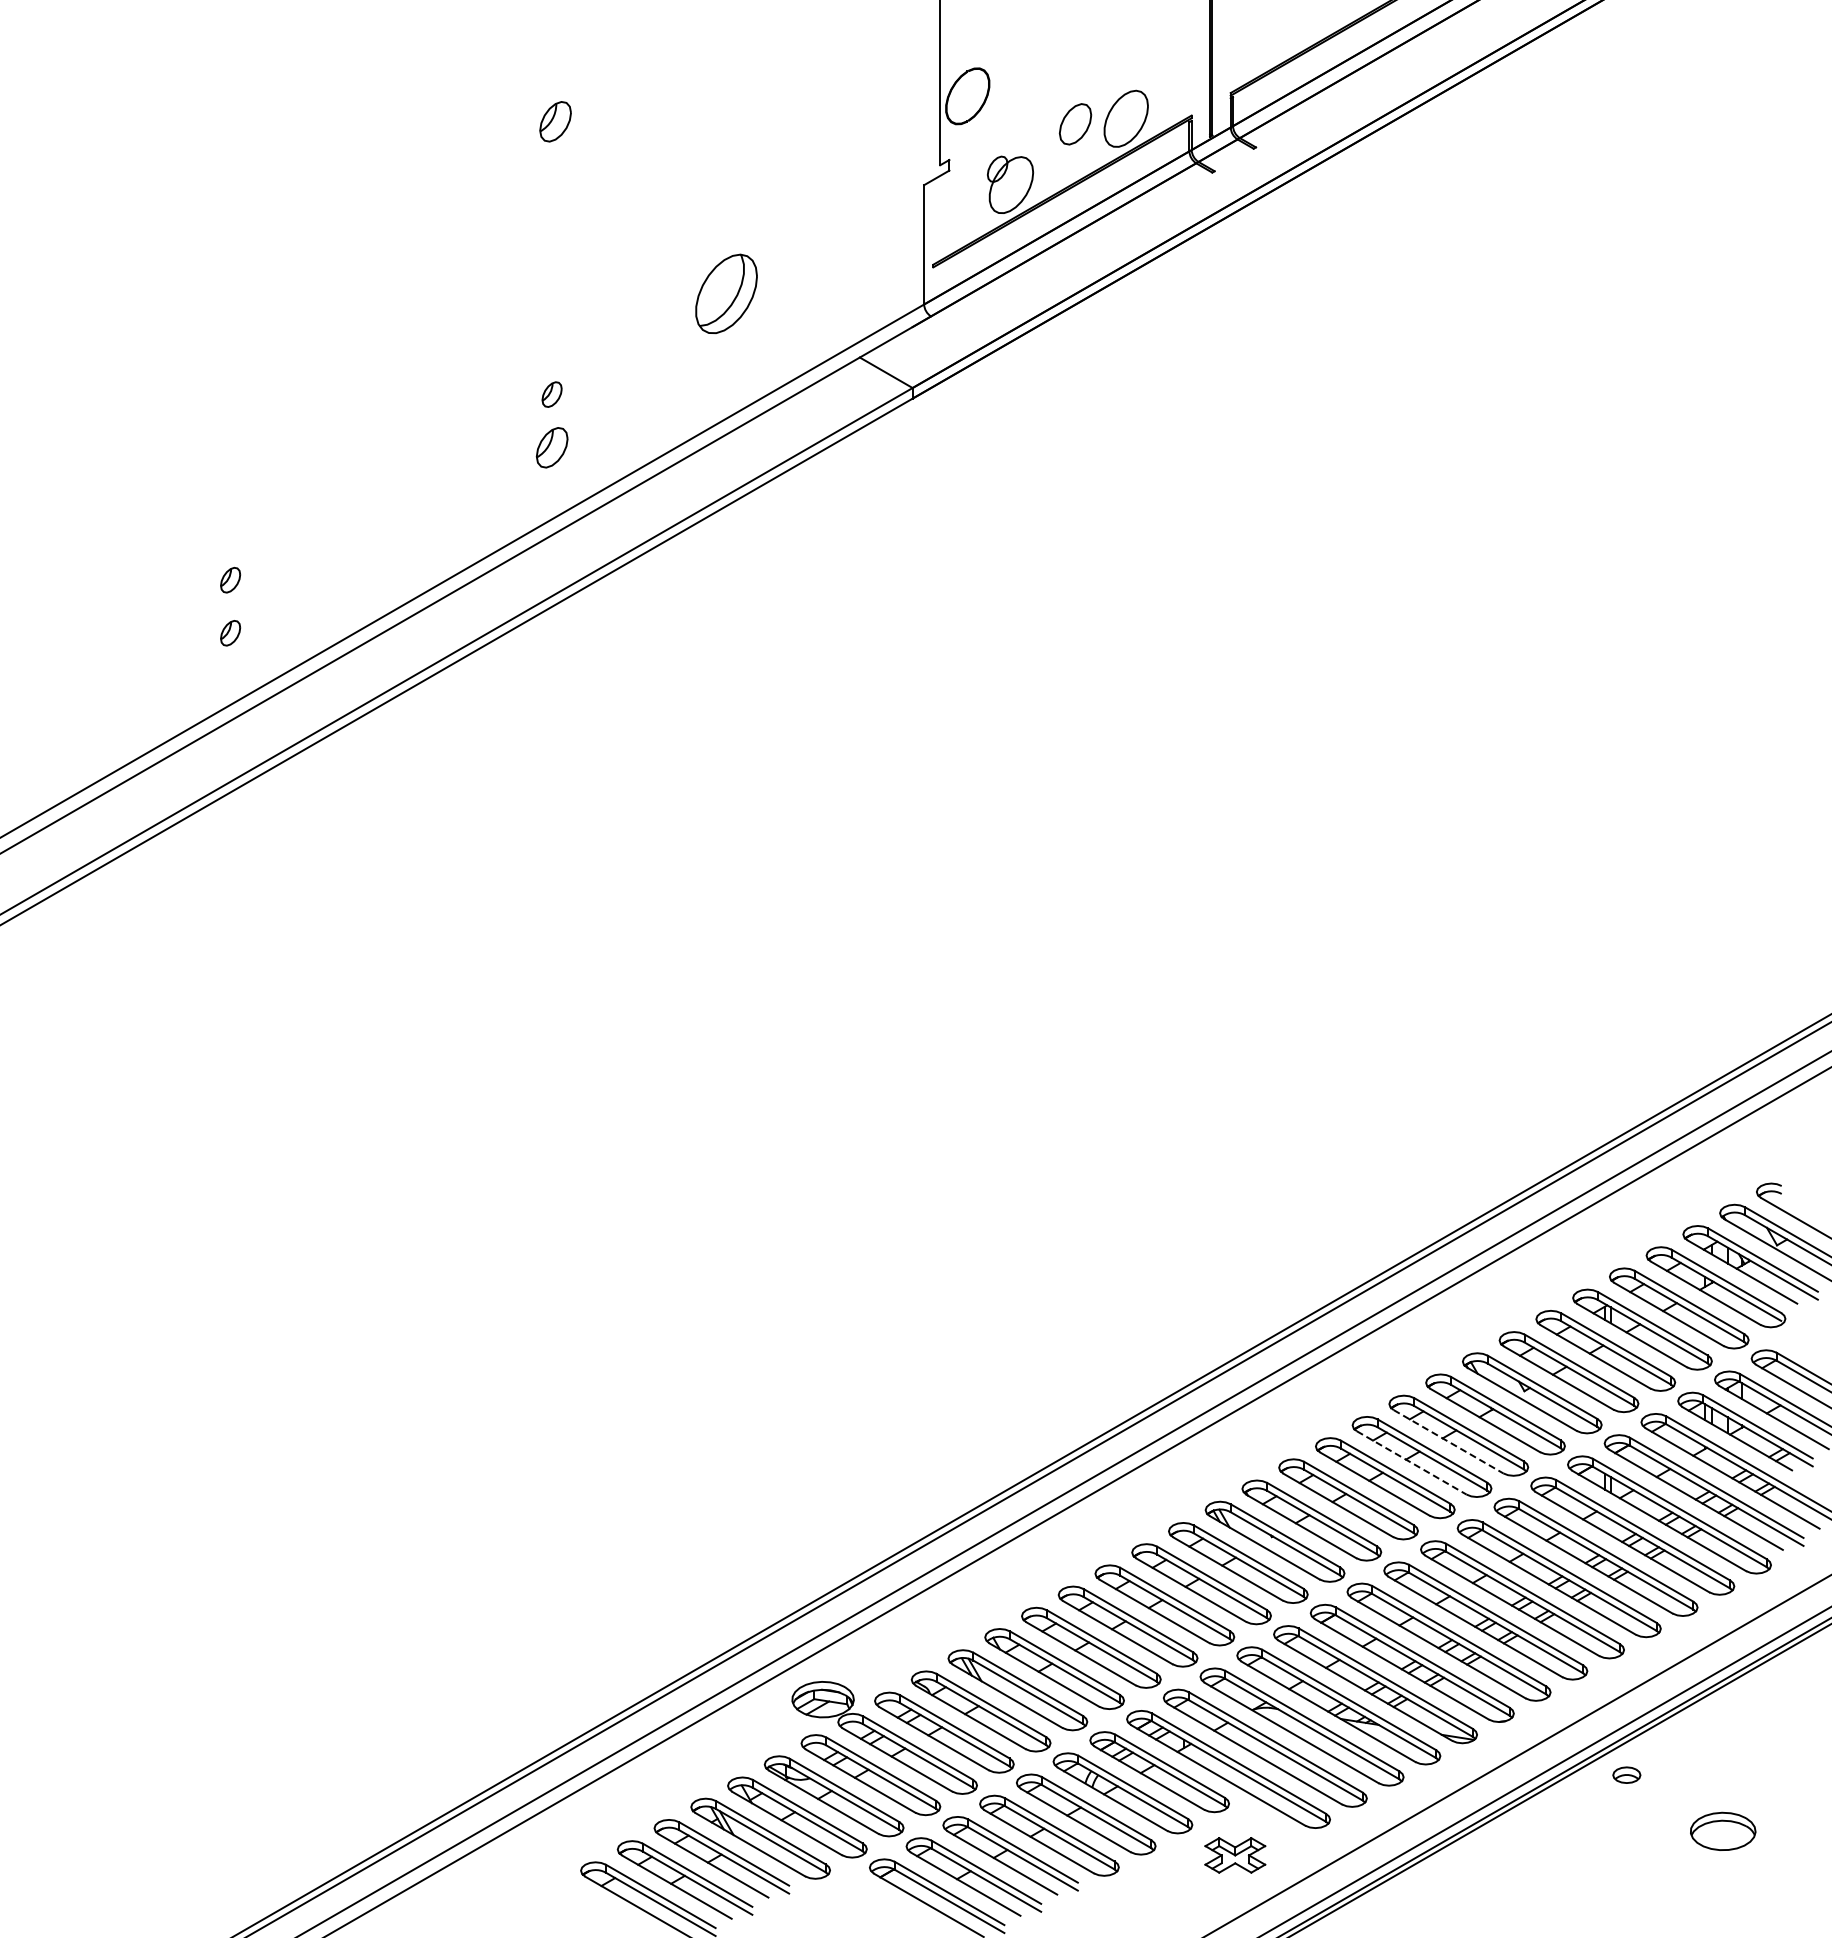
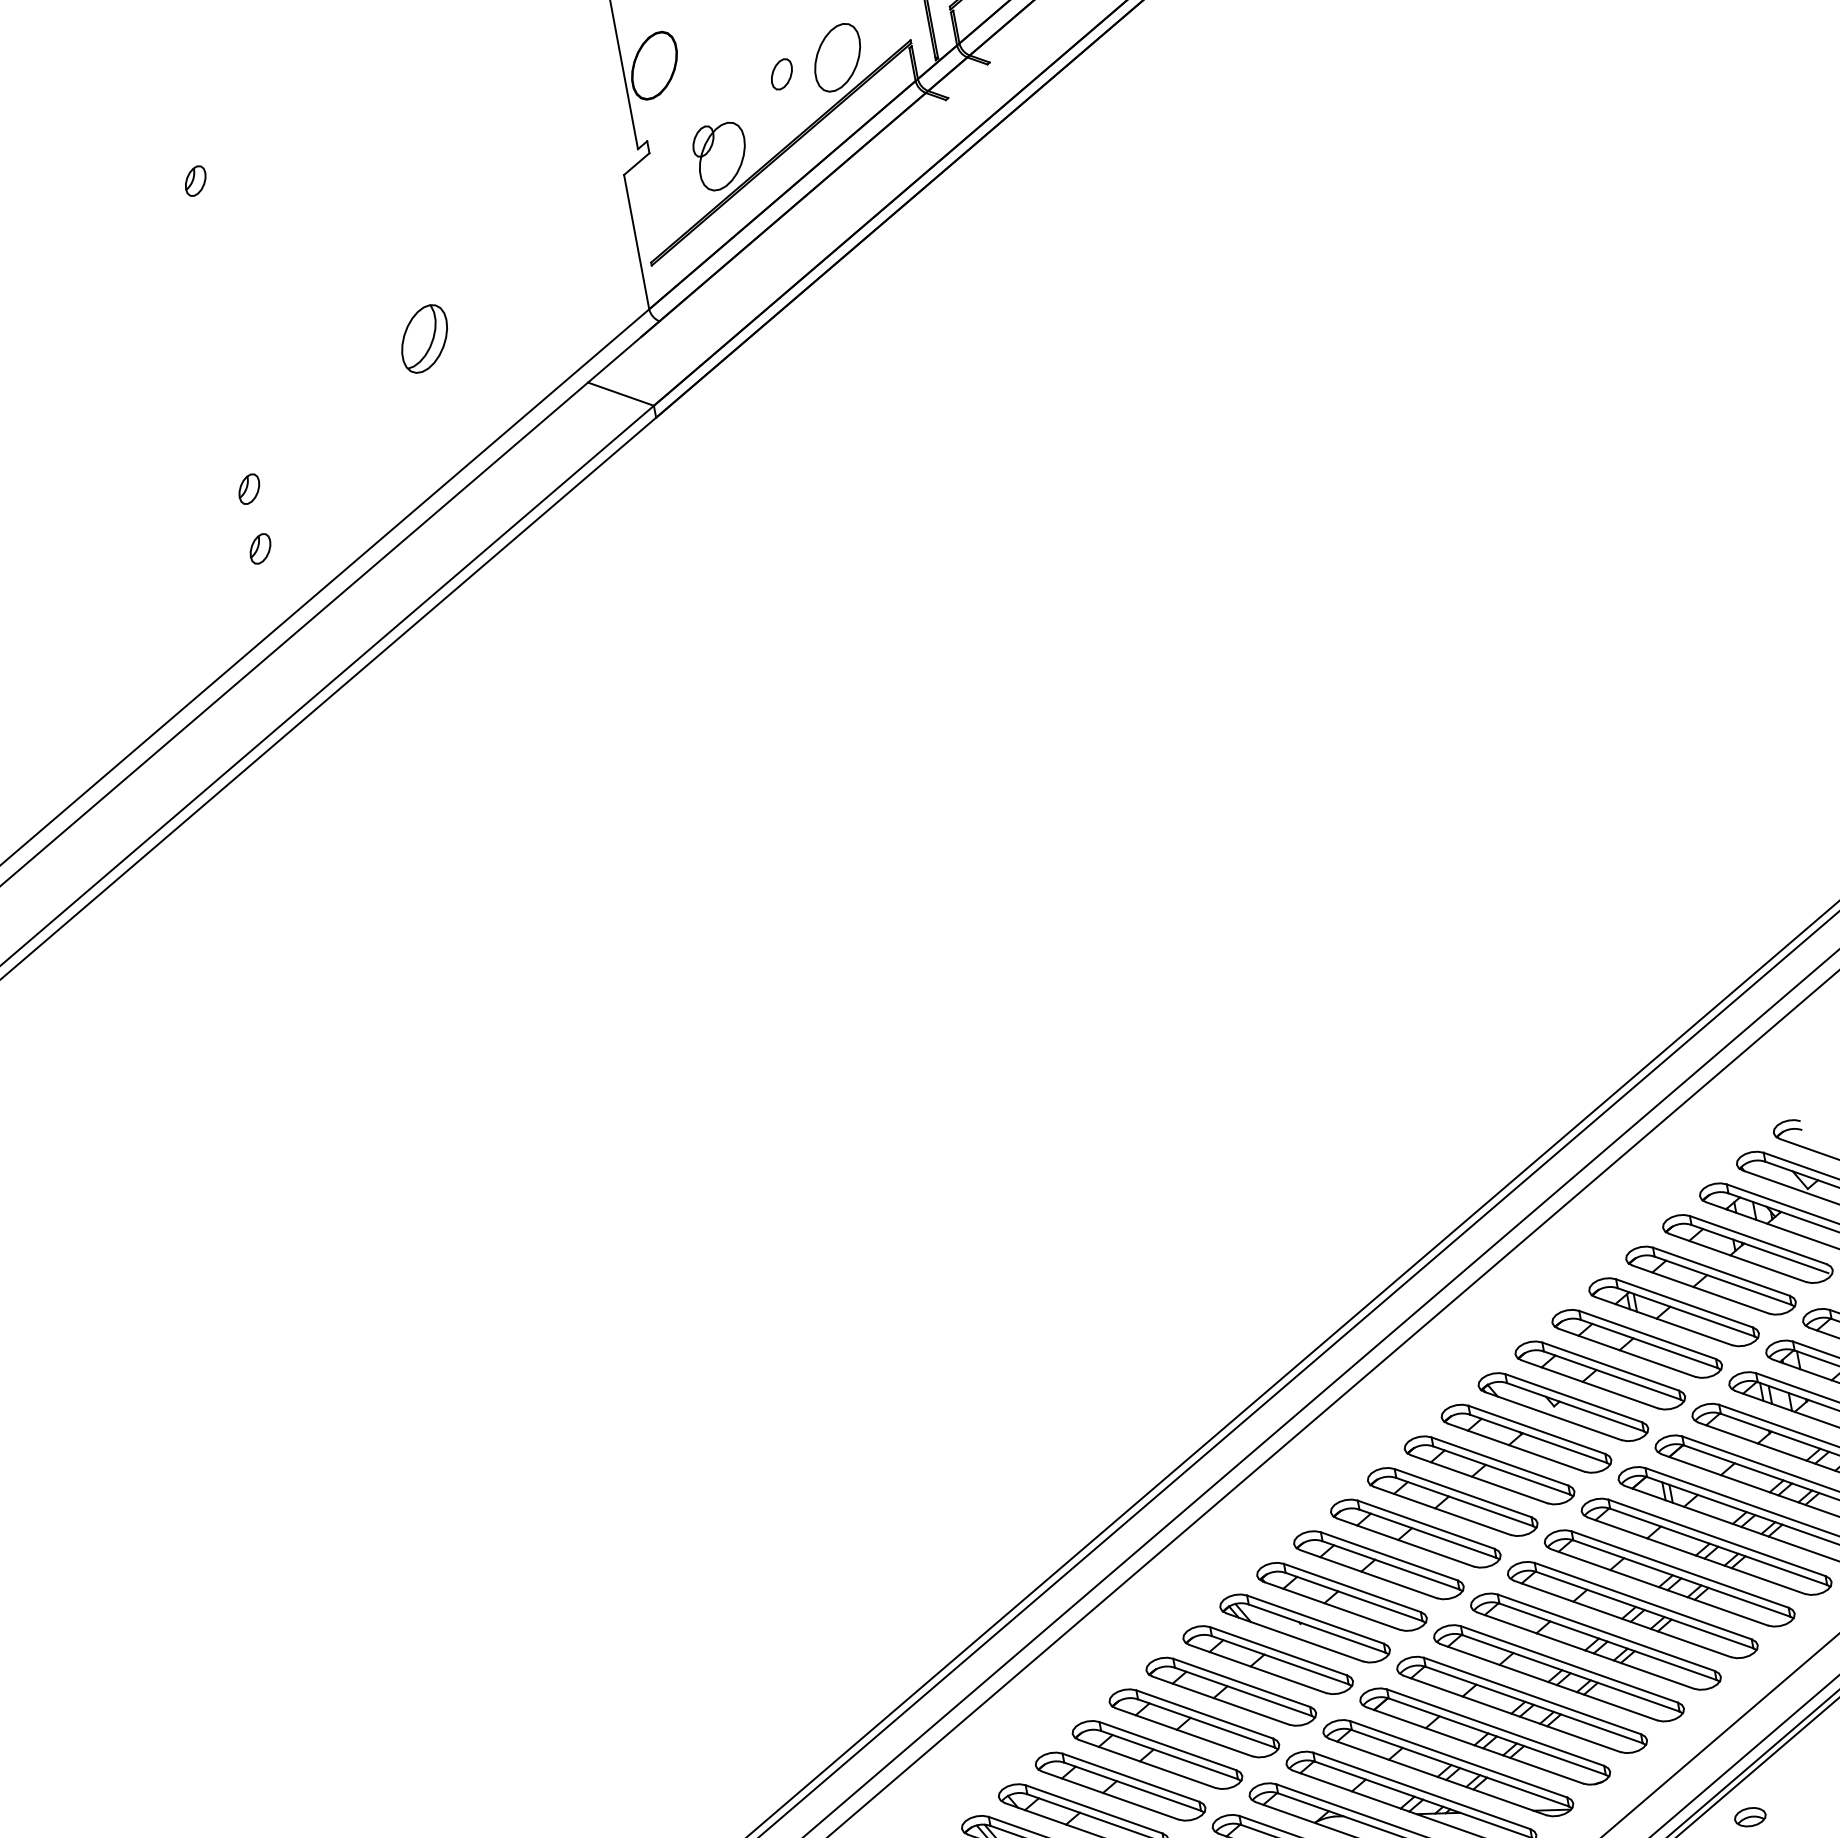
part: (555, 121) -> (195, 180), size x0.62
part: (1075, 123) -> (781, 73), size x0.62
part: (726, 293) -> (424, 338), size x0.71
part: (551, 447) -> (259, 548), size x0.62
line: (1448, 1441) -> (1479, 1479), dashed -> solid
line: (1412, 1463) -> (1443, 1511), dashed -> solid

